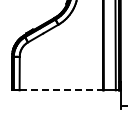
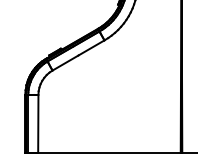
line: (61, 90) -> (109, 152), dashed -> solid

